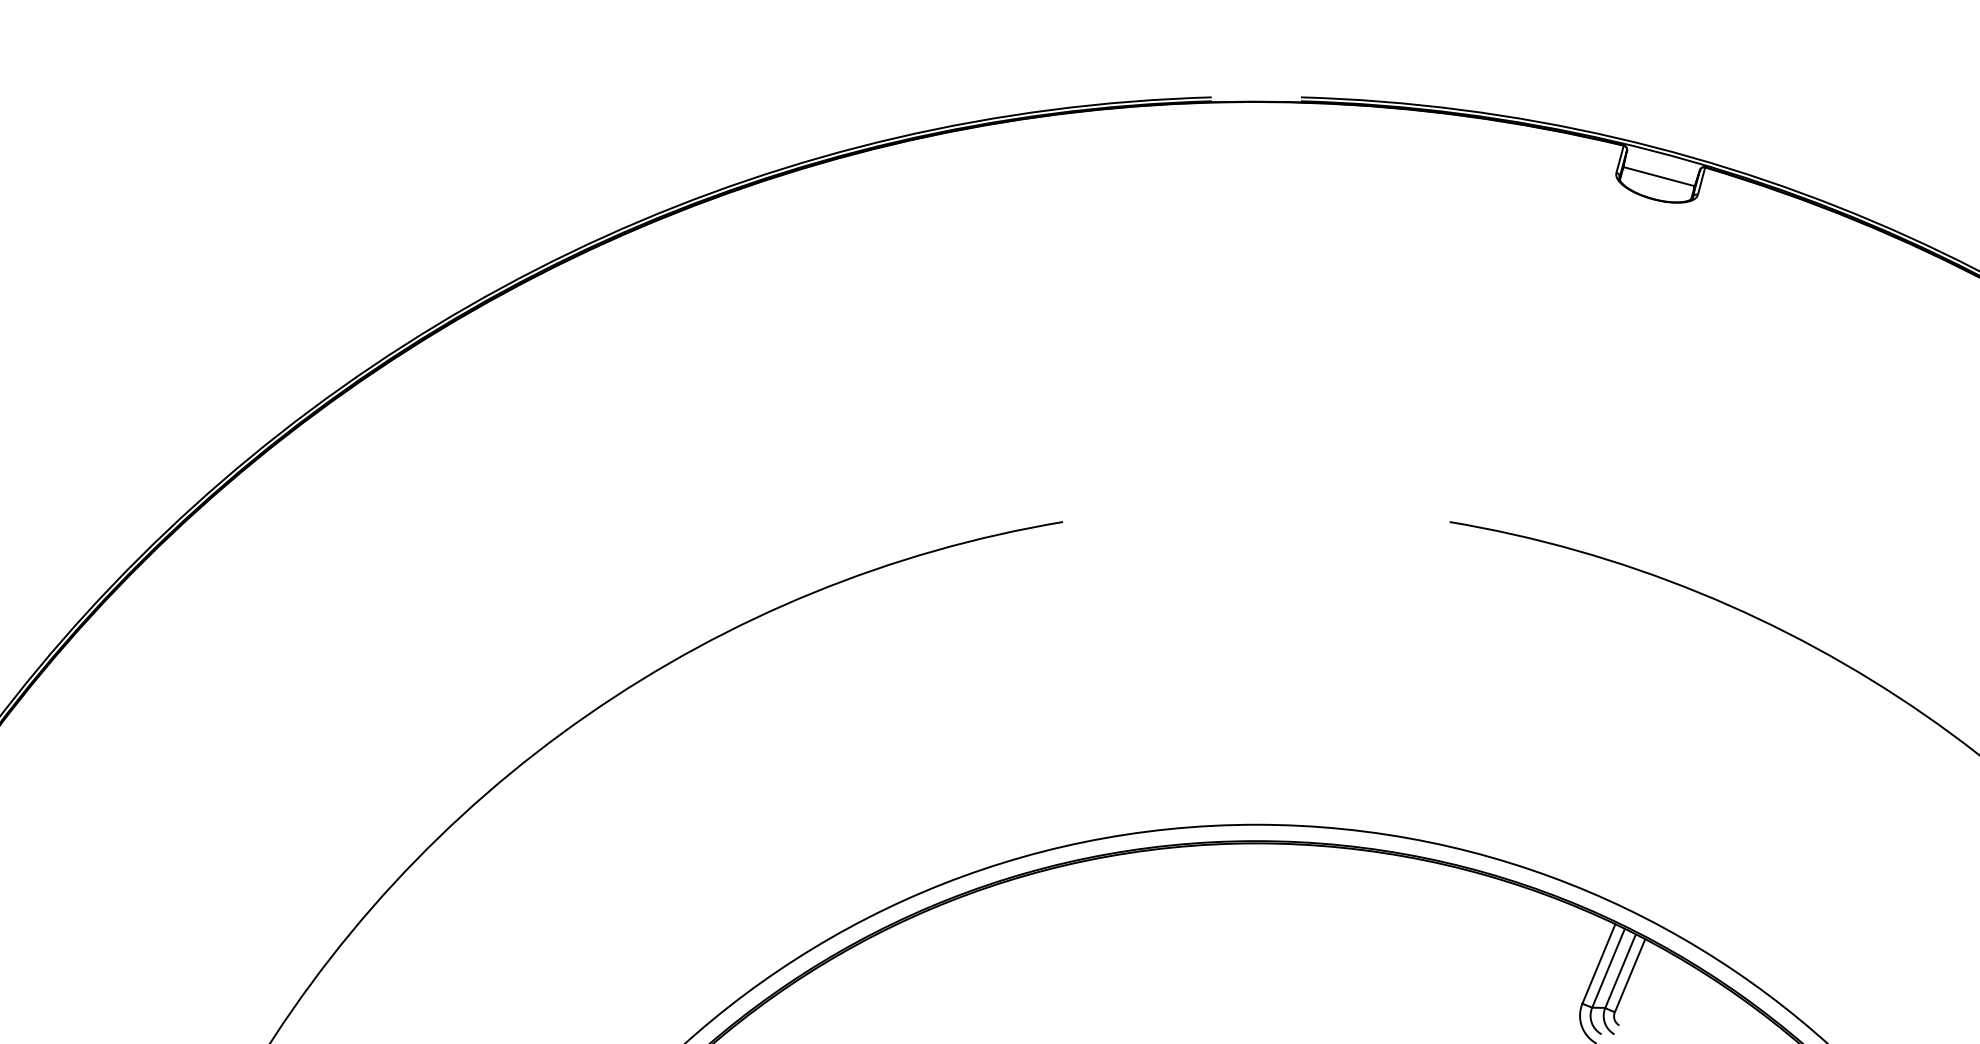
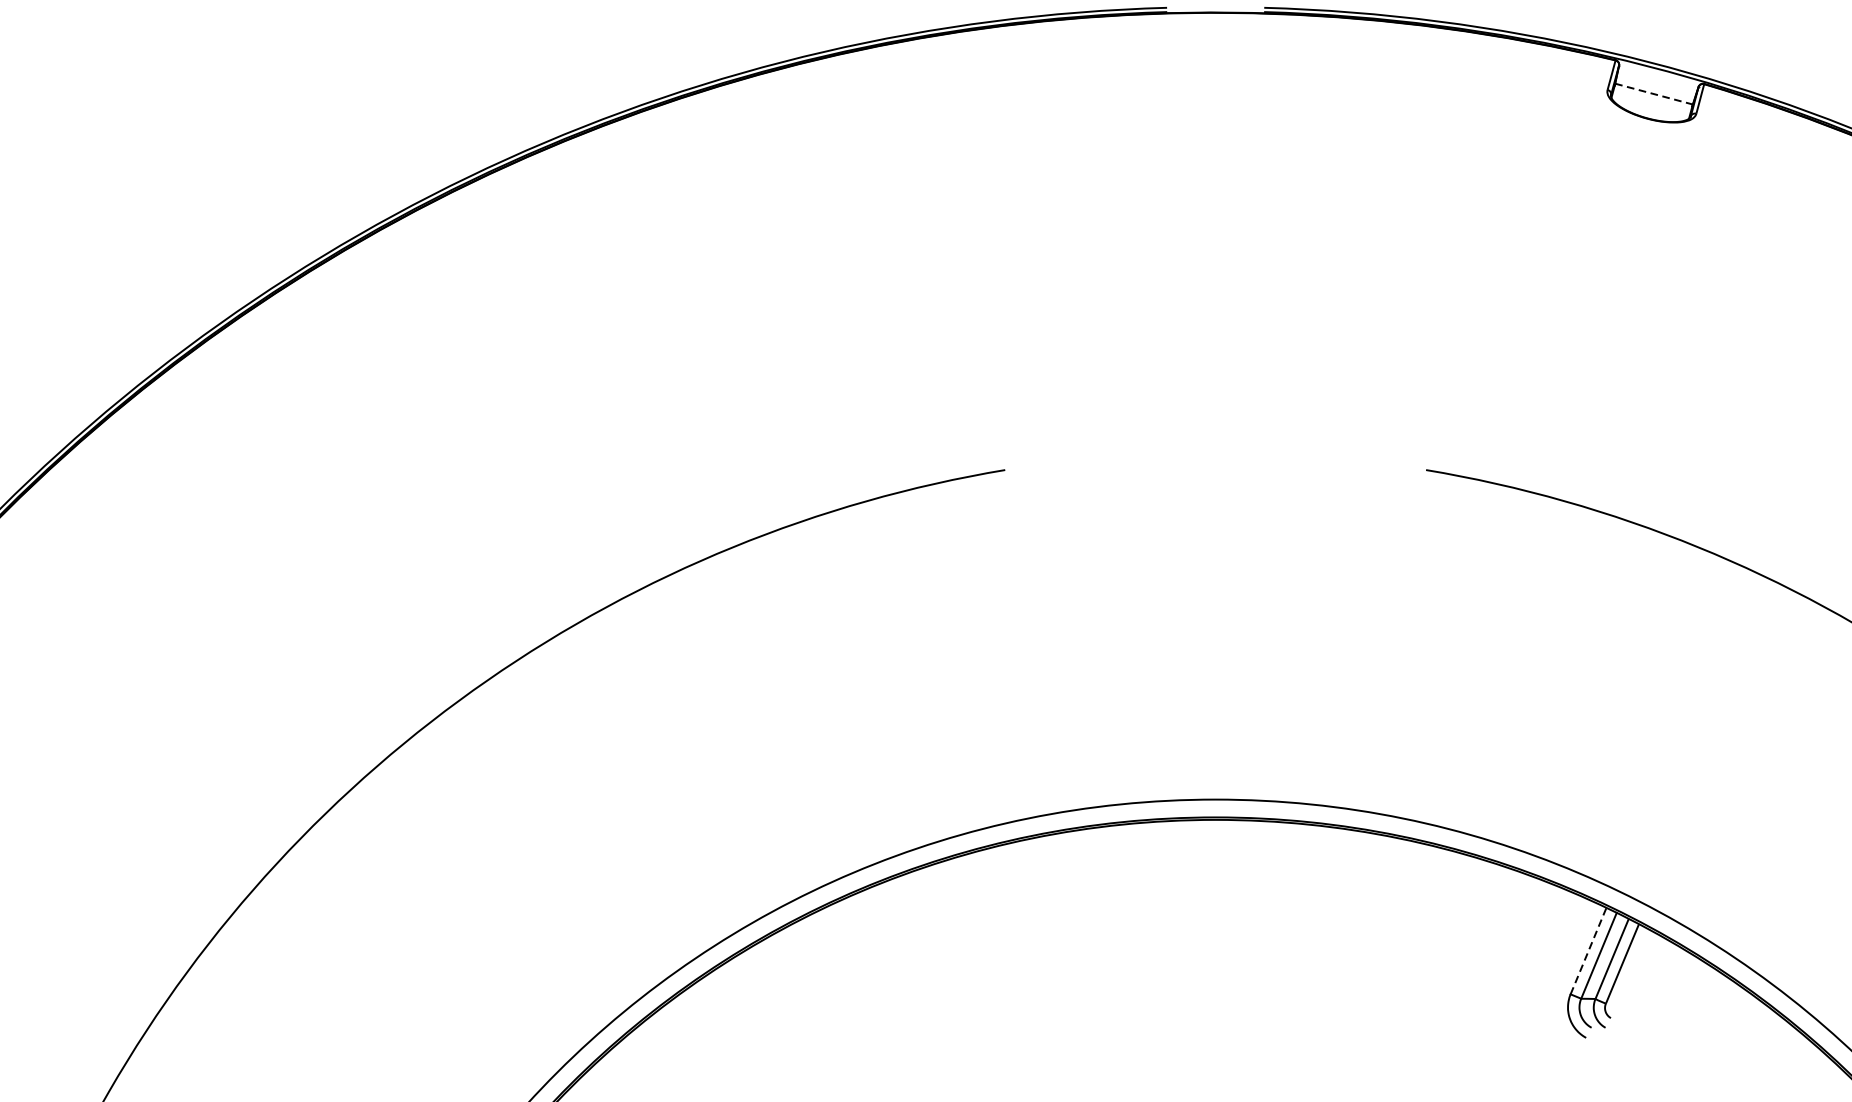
line: (1659, 176) -> (1654, 93), solid -> dashed
line: (1598, 964) -> (1588, 951), solid -> dashed

